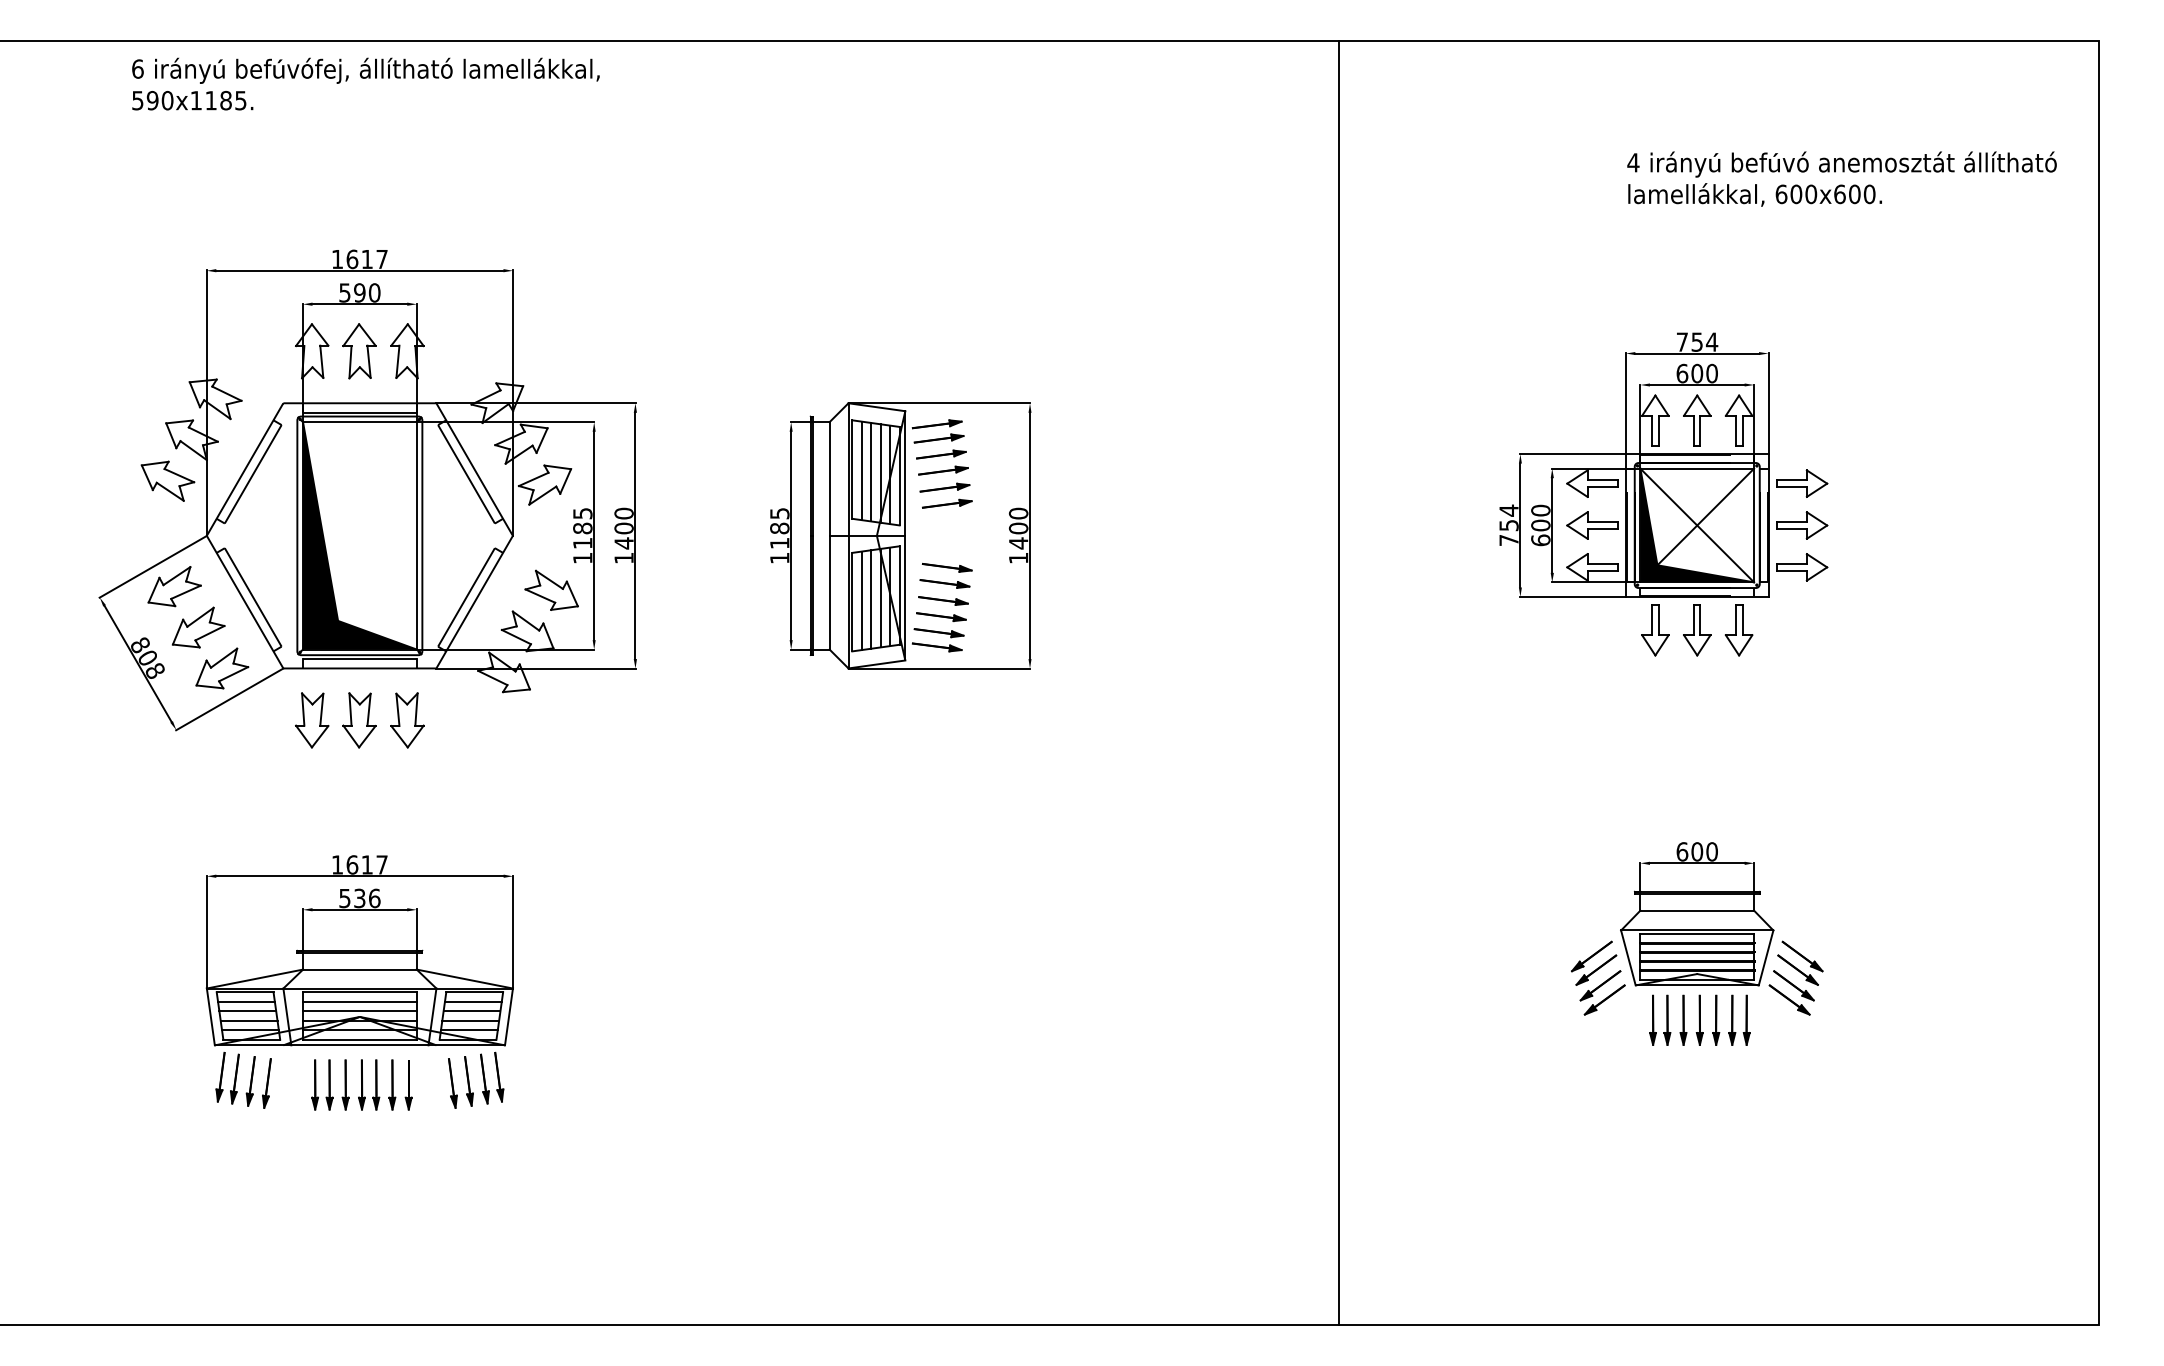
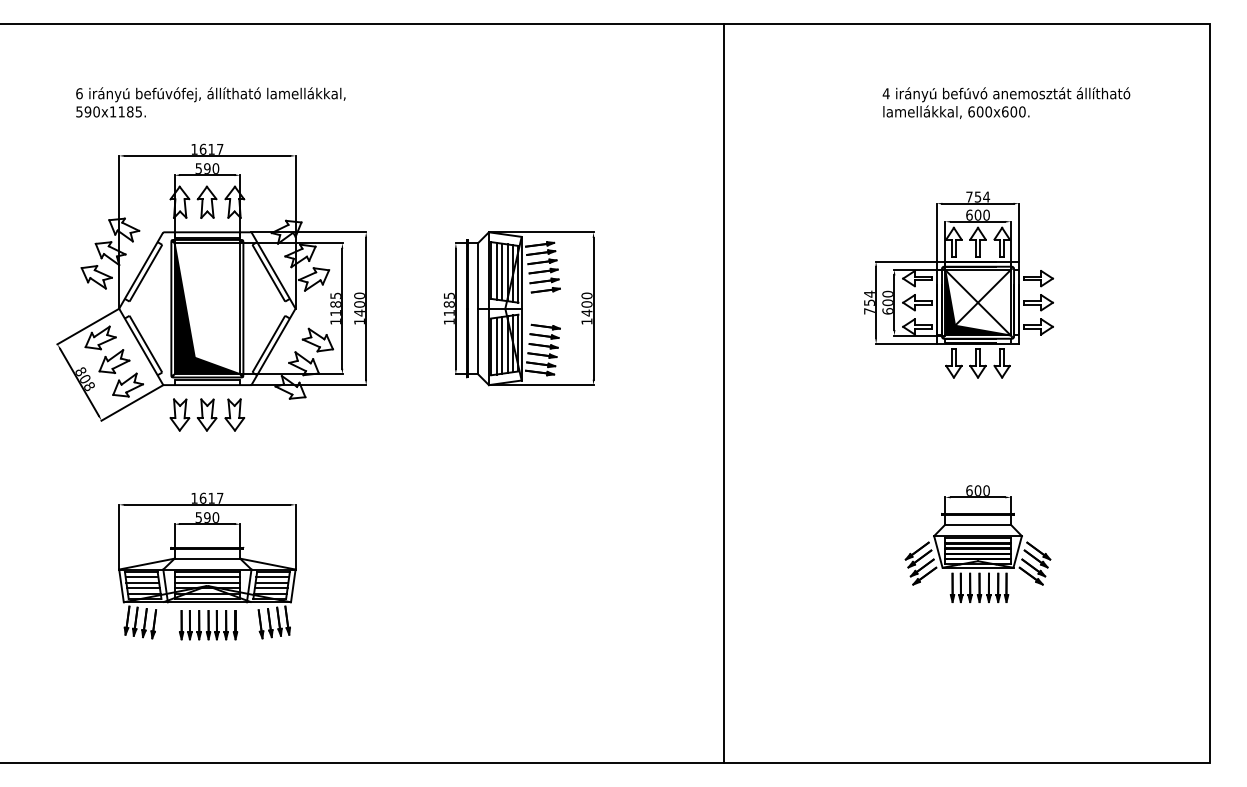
text: (365, 84) -> (210, 102), moved
text: (1842, 177) -> (1006, 102), moved
line: (1338, 683) -> (724, 393), moved
text: (367, 898) -> (211, 517), 536 -> 590

